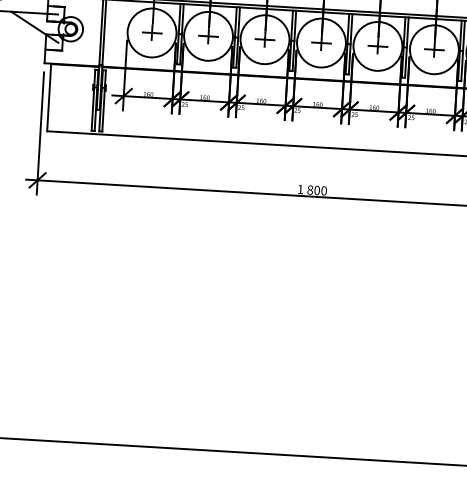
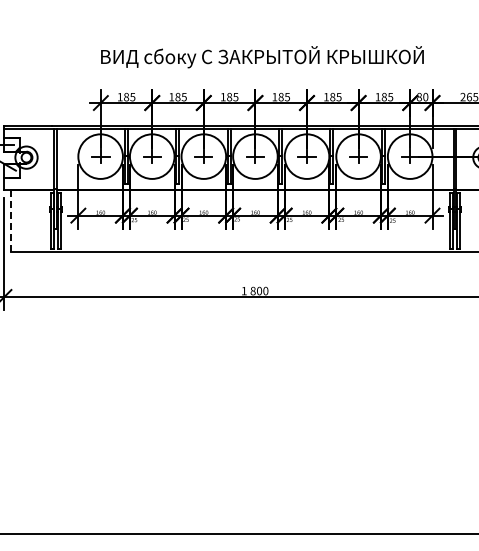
line: (49, 98) -> (10, 221), solid -> dashed

